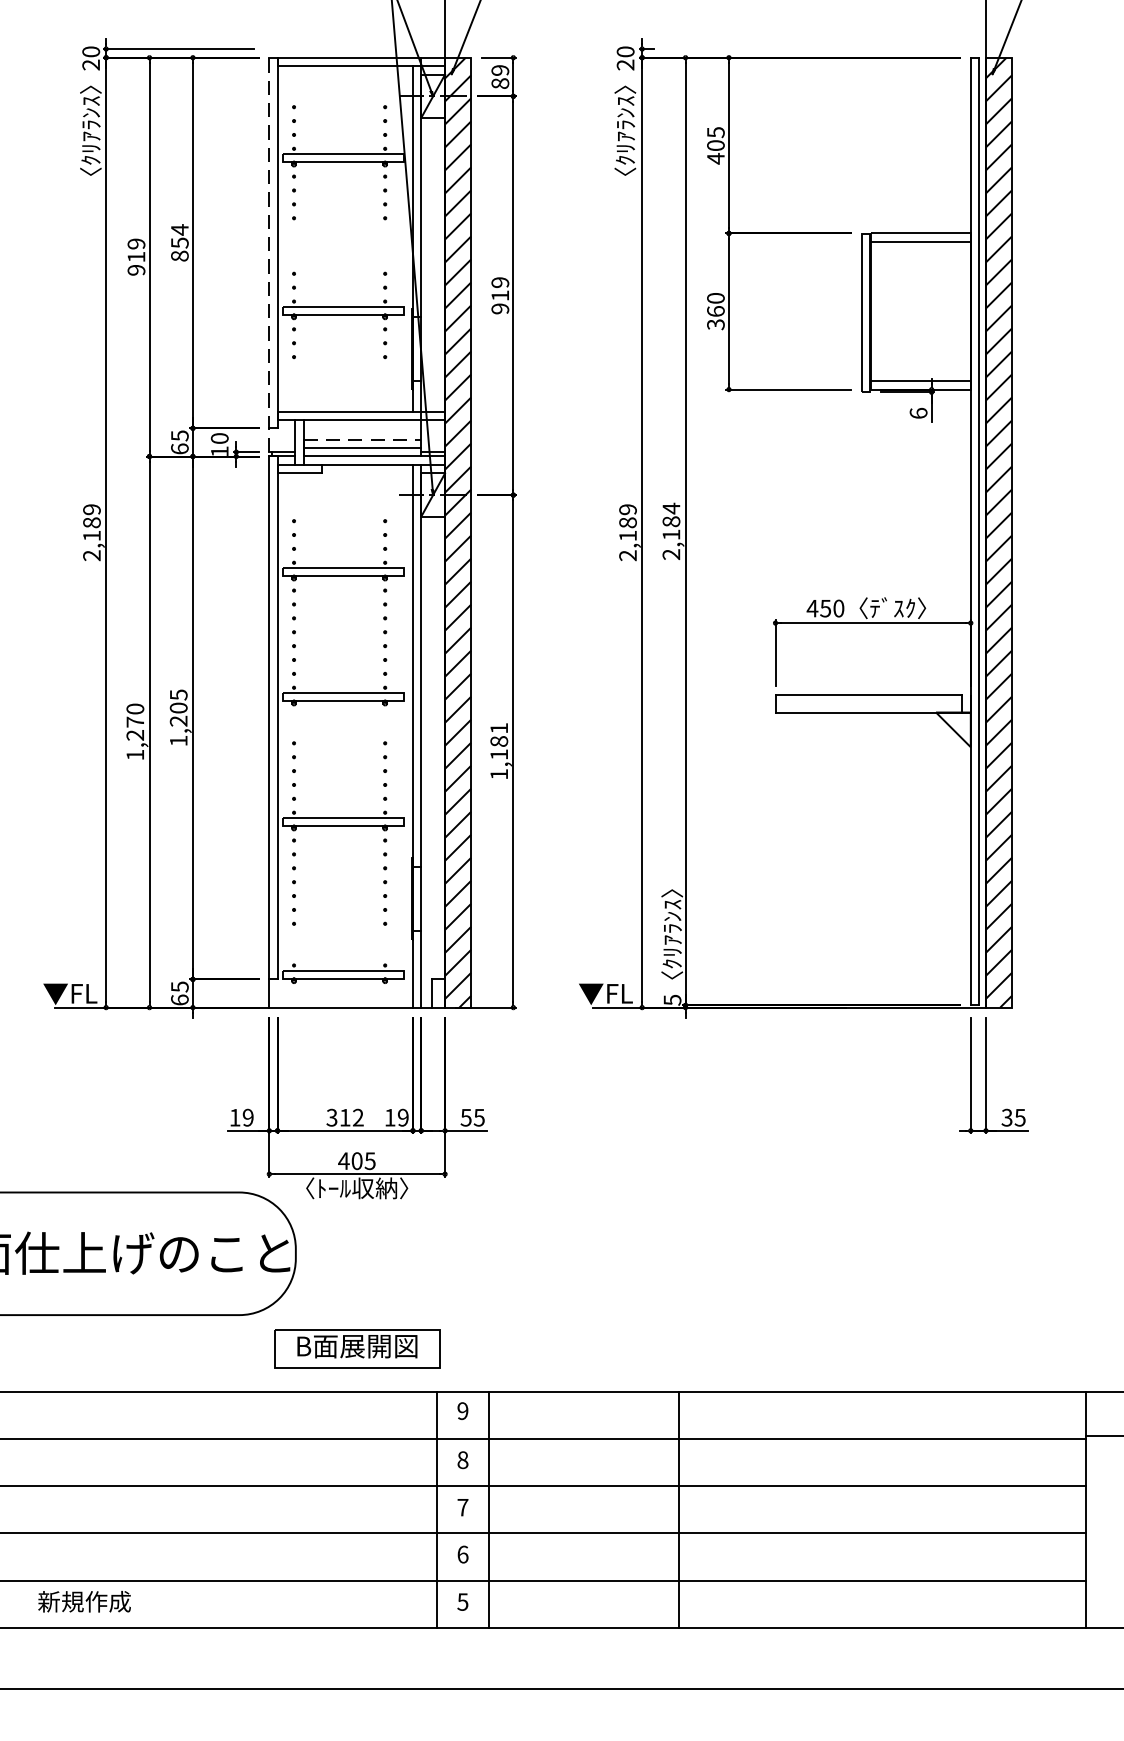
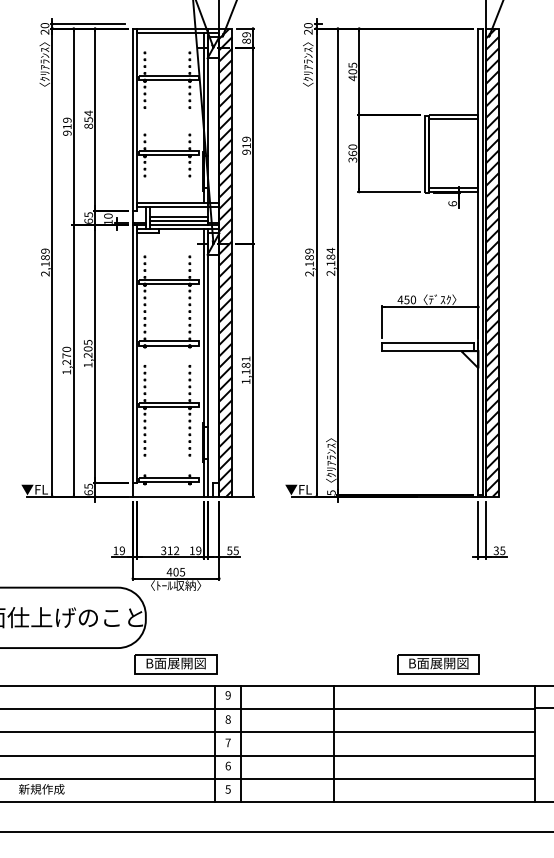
line: (268, 254) -> (132, 125), dashed -> solid
line: (362, 439) -> (178, 216), dashed -> solid
part: (889, 1348) -> (438, 664), added

